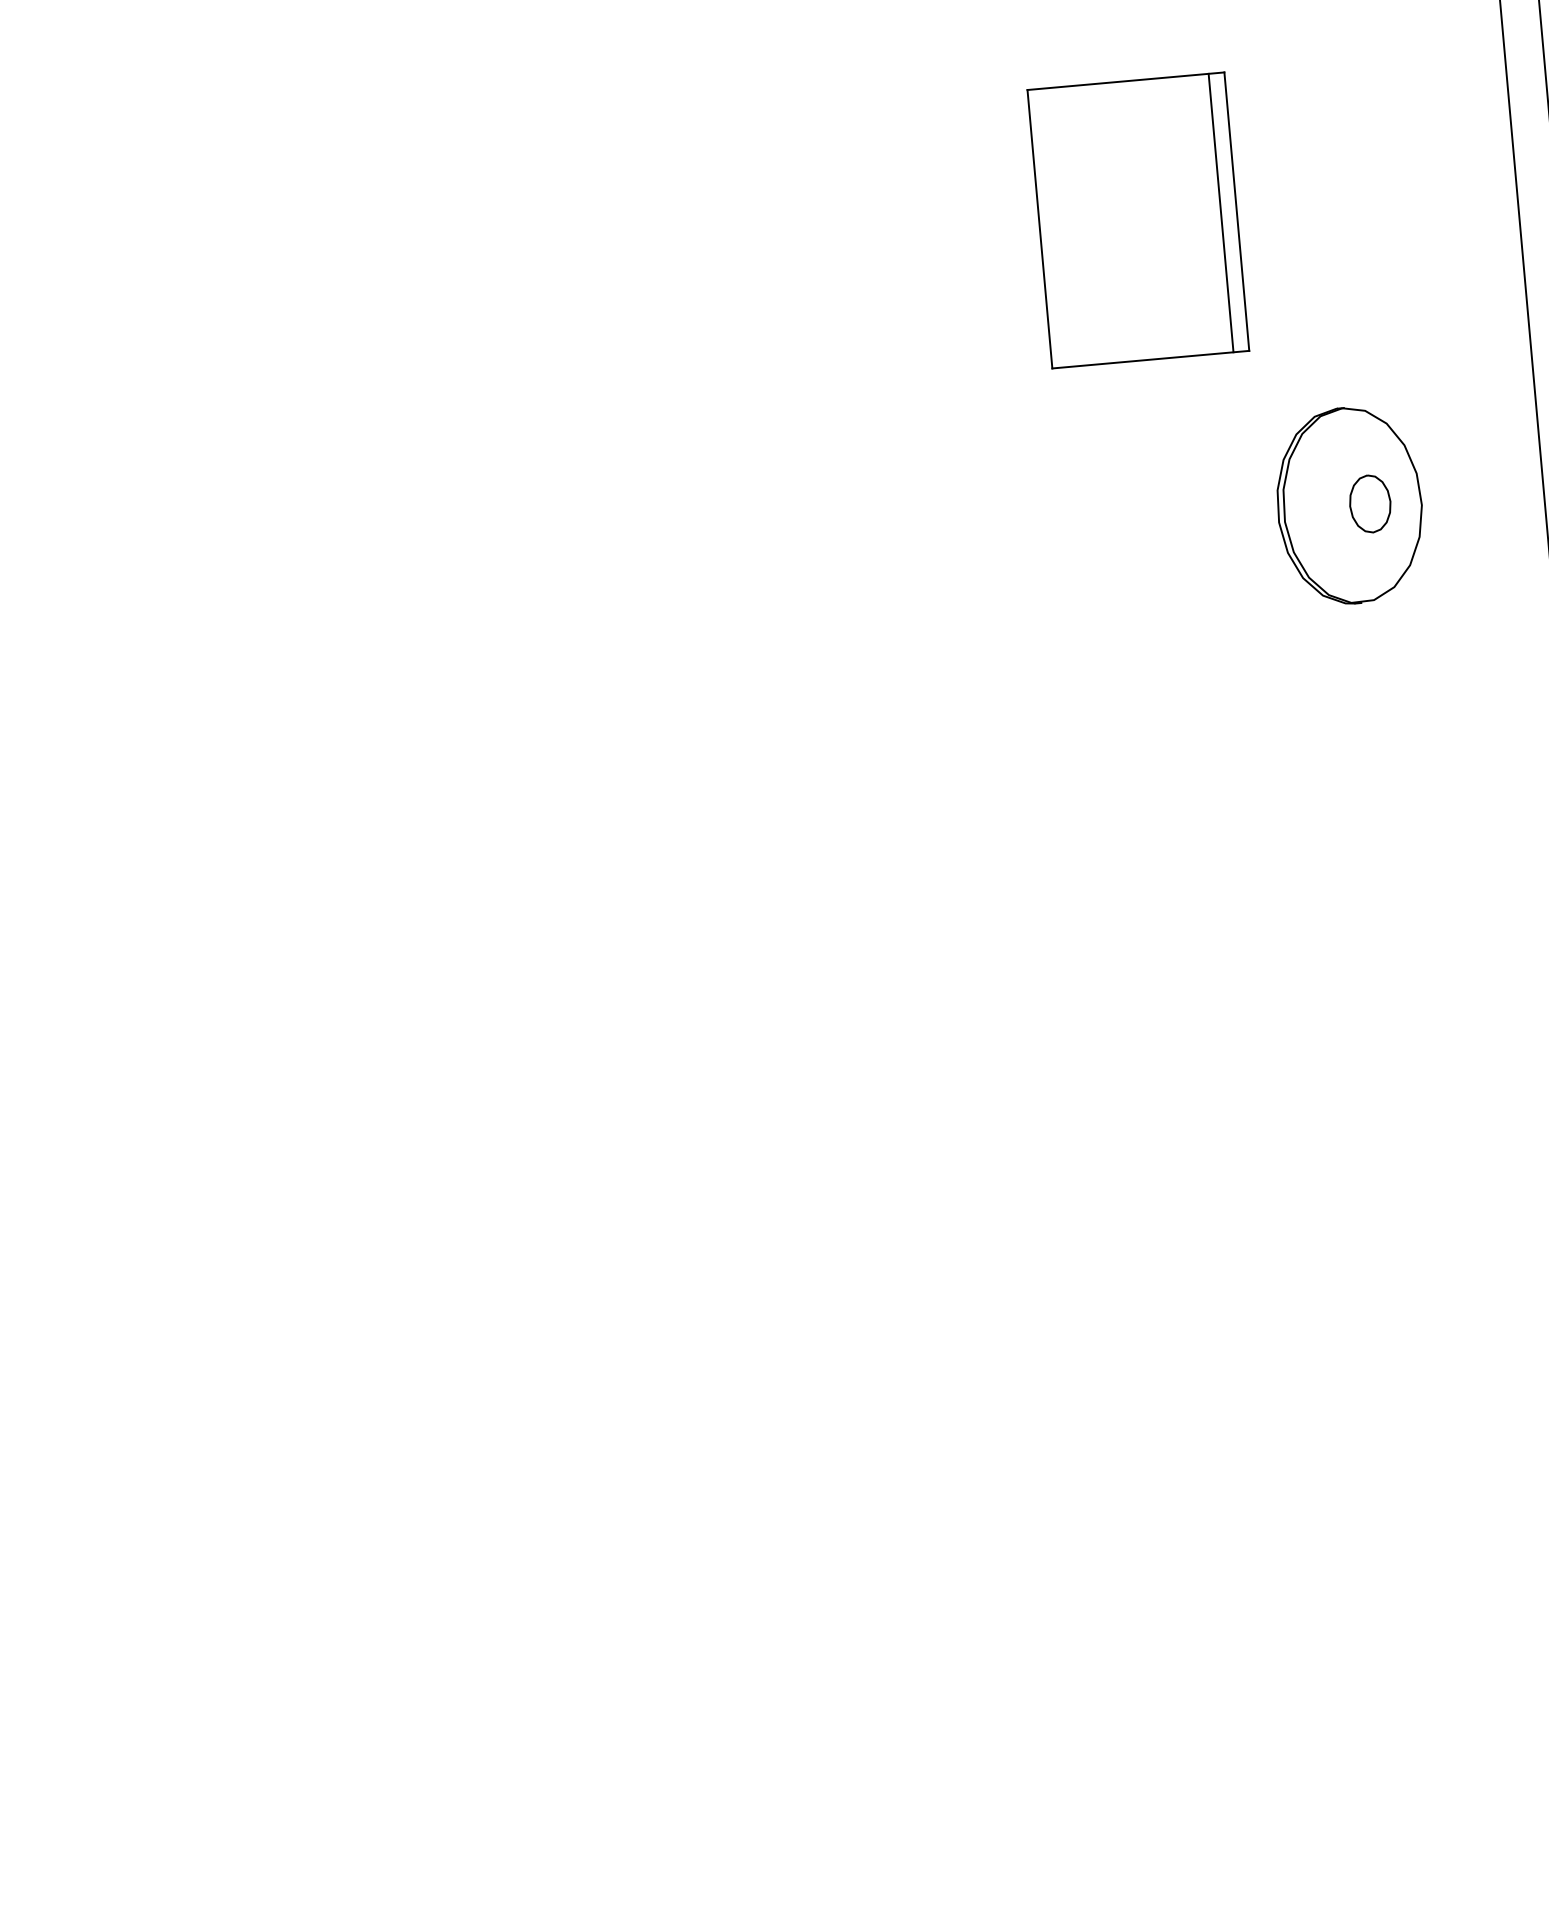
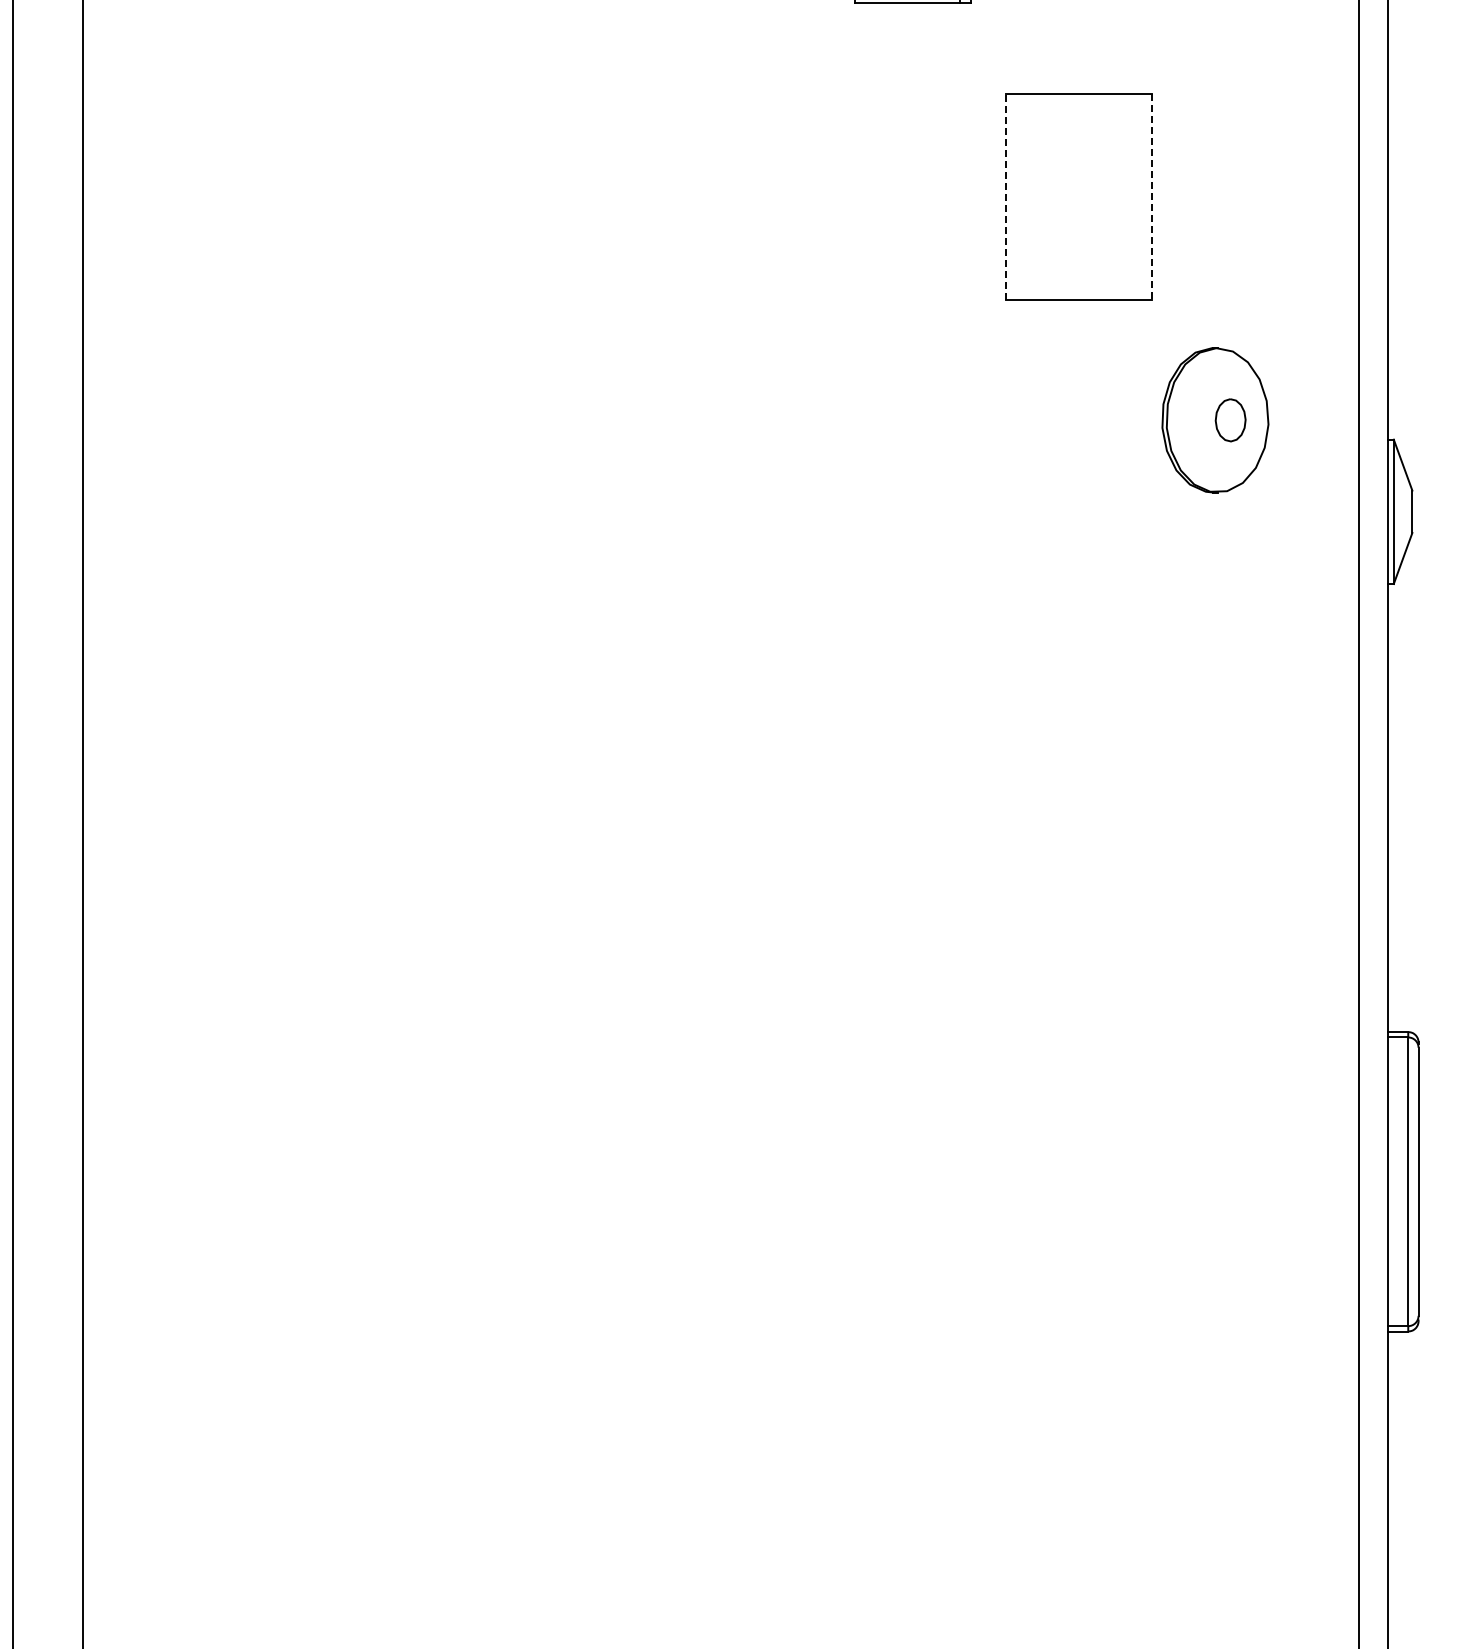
line: (1221, 212) -> (1140, 196), removed
line: (1236, 212) -> (1151, 197), solid -> dashed
line: (1039, 228) -> (1005, 196), solid -> dashed

